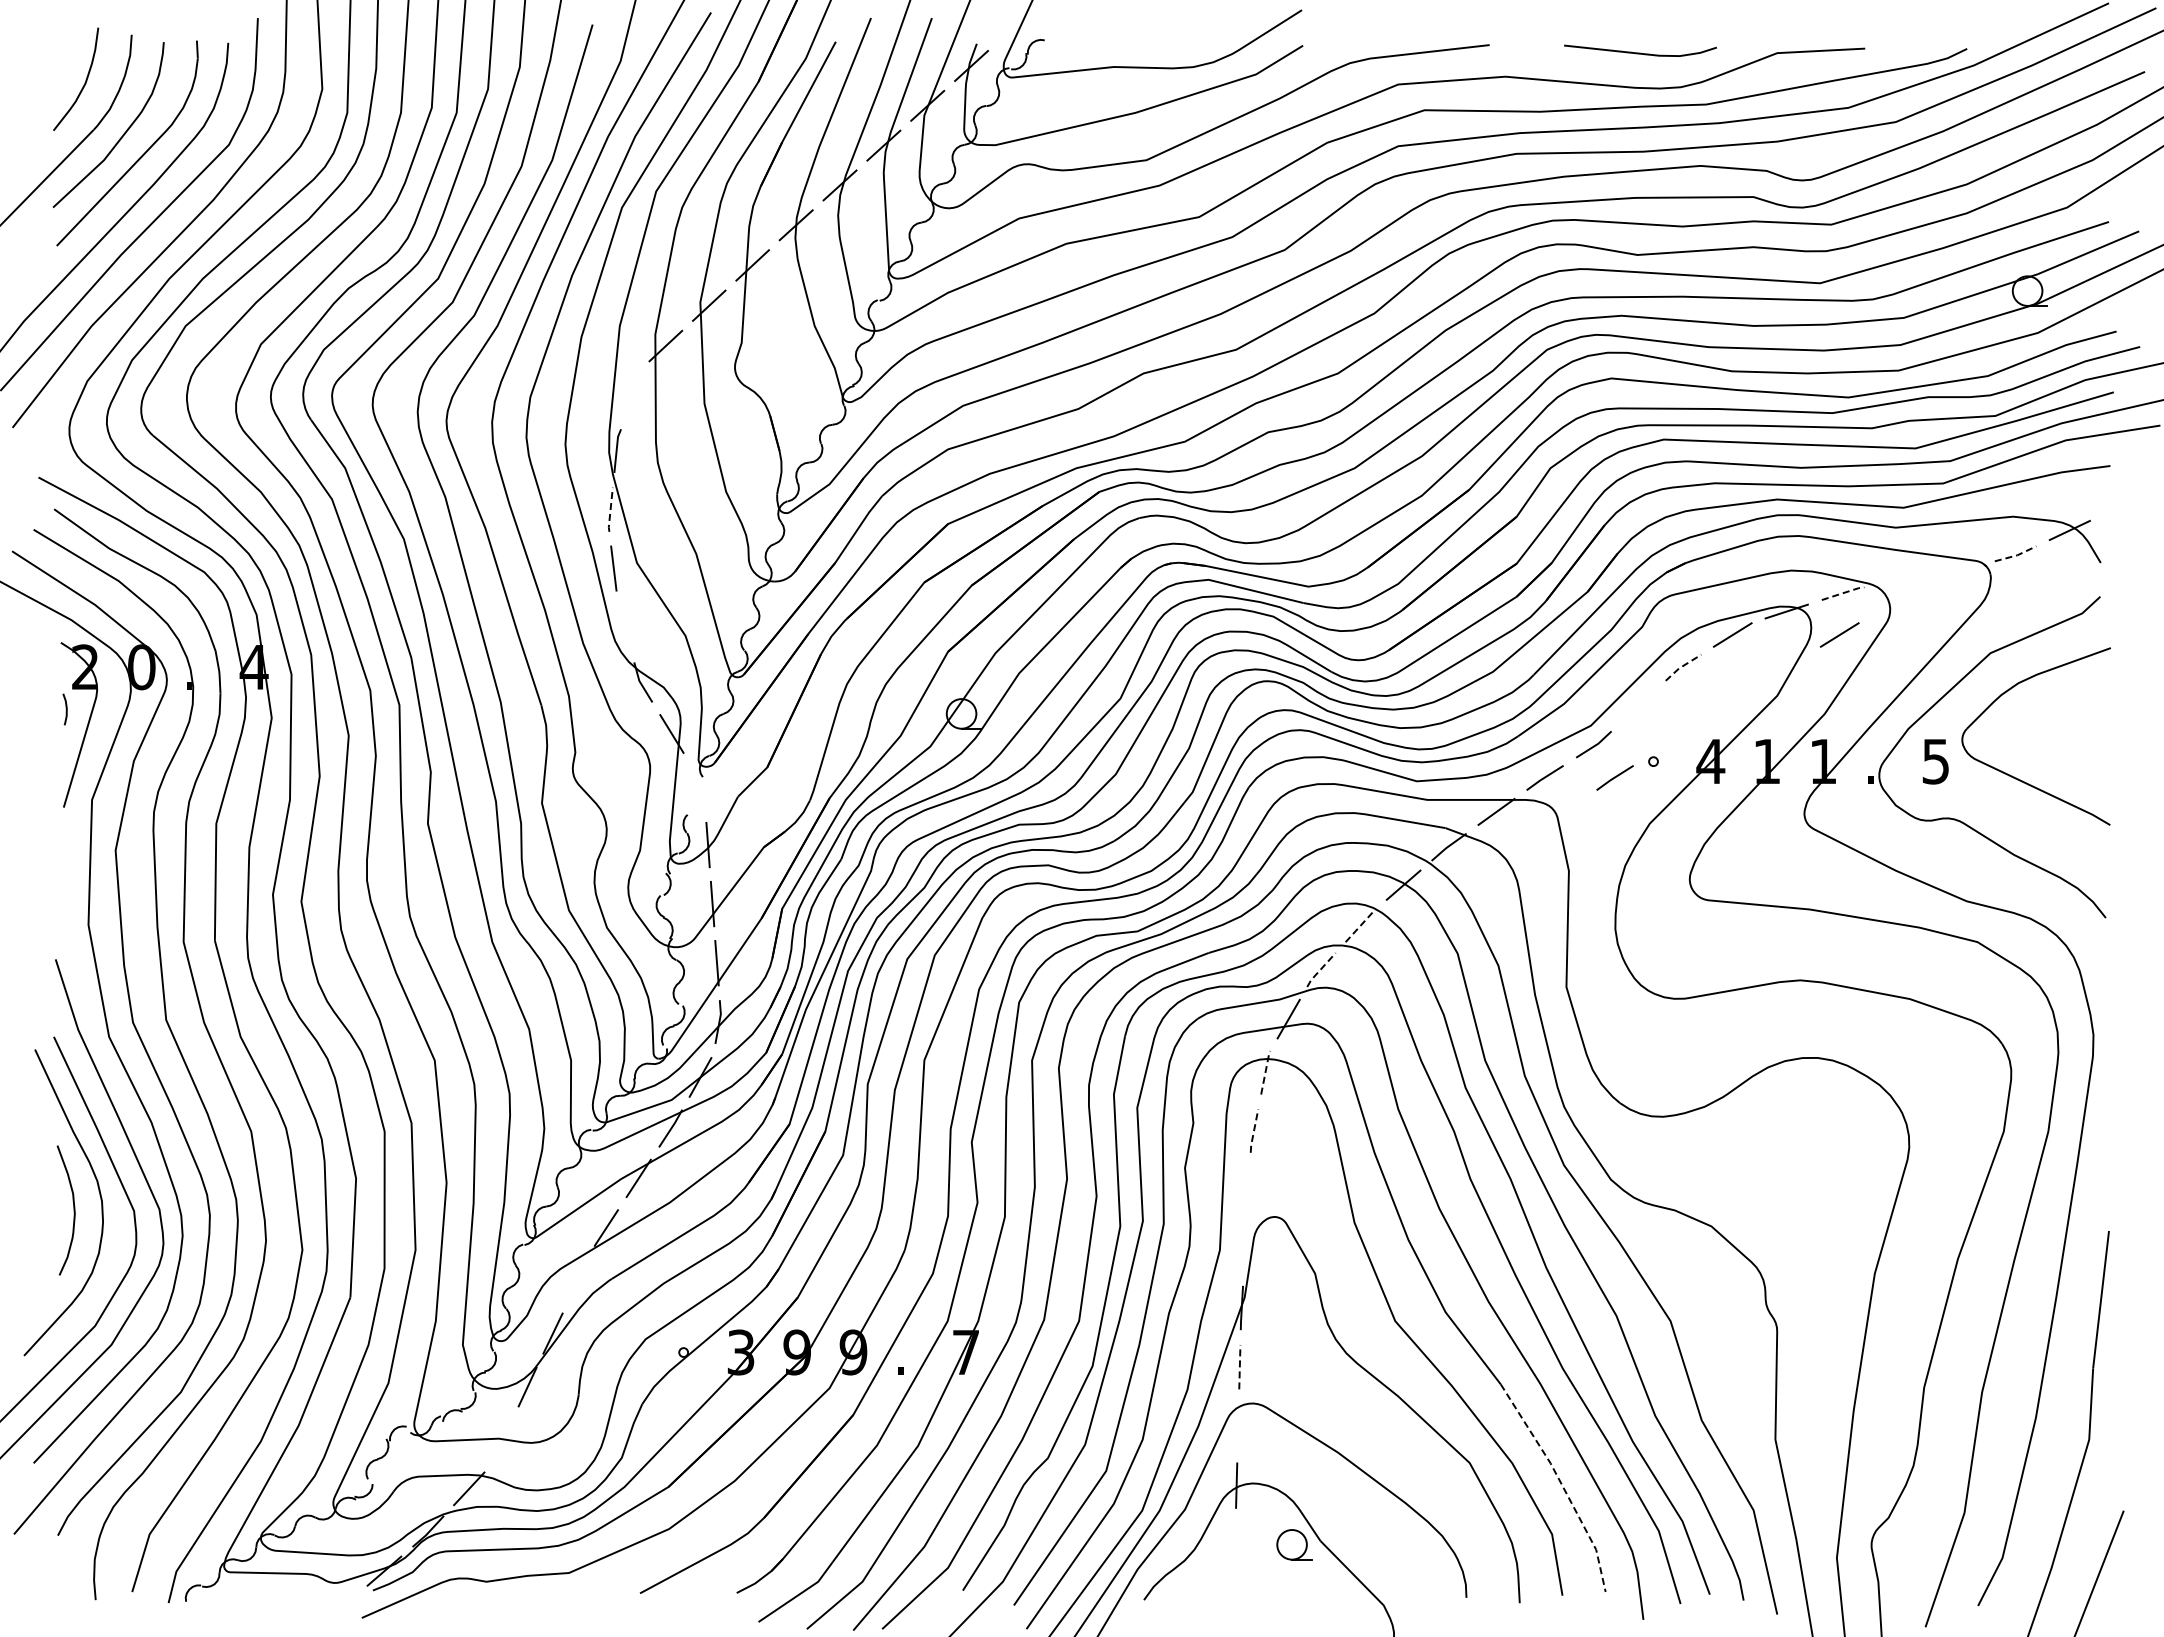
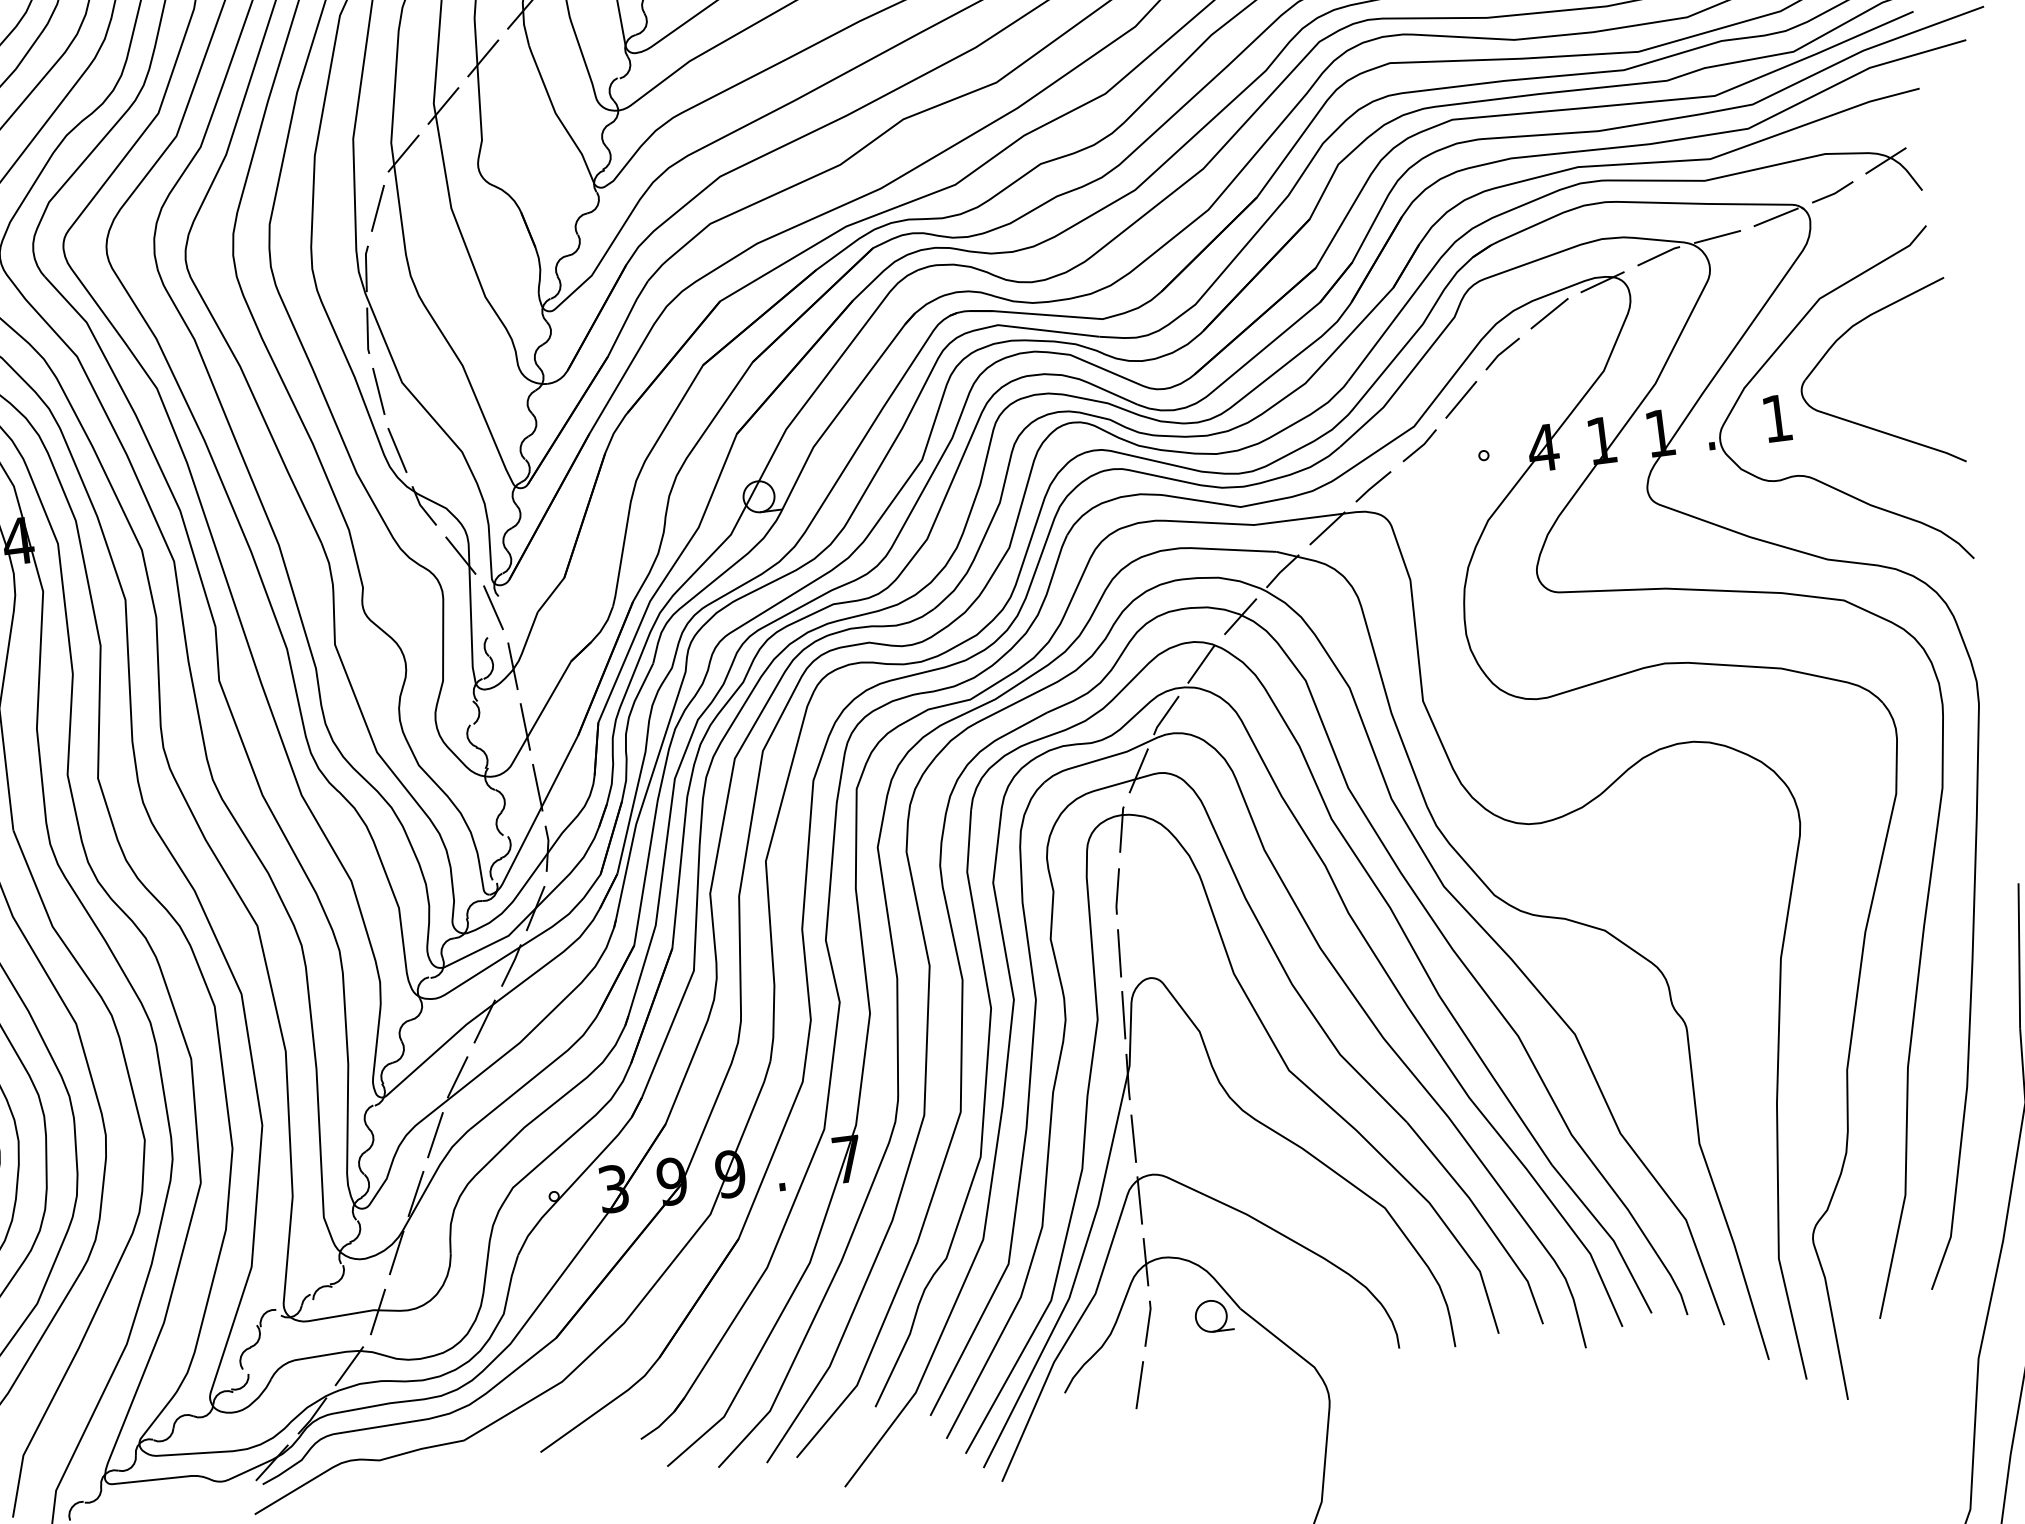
line: (634, 394) -> (377, 207), added
line: (610, 510) -> (367, 331), dashed -> solid
line: (2016, 555) -> (1833, 193), dashed -> solid
line: (1958, 570) -> (1775, 217), added
line: (1901, 582) -> (1717, 237), added
line: (1843, 593) -> (1659, 256), dashed -> solid
line: (624, 626) -> (397, 450), added
line: (1839, 634) -> (1660, 299), removed
line: (1682, 666) -> (1501, 352), dashed -> solid
line: (1638, 705) -> (1460, 399), added
text: (1935, 761) -> (1776, 418), 5 -> 1
line: (1614, 777) -> (1445, 477), removed
line: (696, 786) -> (493, 606), added
line: (1360, 925) -> (1201, 664), dashed -> solid
line: (1320, 969) -> (1165, 715), dashed -> solid
line: (1265, 1072) -> (1121, 829), dashed -> solid
line: (1253, 1131) -> (1117, 892), dashed -> solid
line: (1248, 1189) -> (1119, 953), added
line: (1244, 1248) -> (1123, 1014), added
line: (578, 1280) -> (435, 1135), added
line: (1239, 1366) -> (1133, 1138), dashed -> solid
line: (1237, 1426) -> (1139, 1200), added
line: (502, 1440) -> (377, 1311), added
line: (1561, 1484) -> (1483, 1218), dashed -> solid
line: (1231, 1543) -> (1148, 1322), added
line: (1215, 1601) -> (1139, 1385), added

